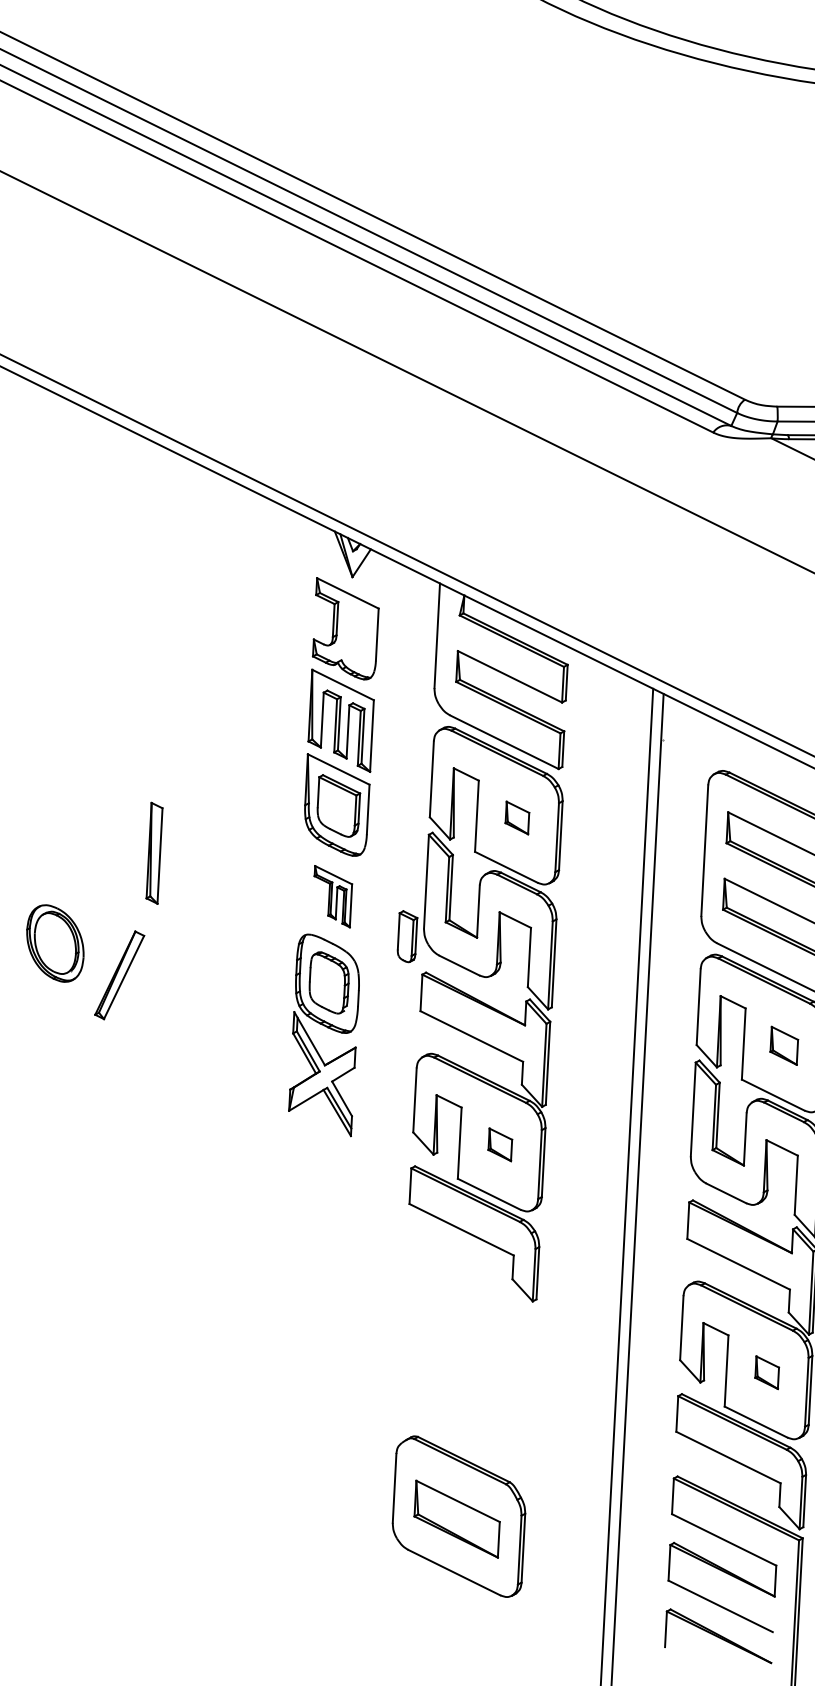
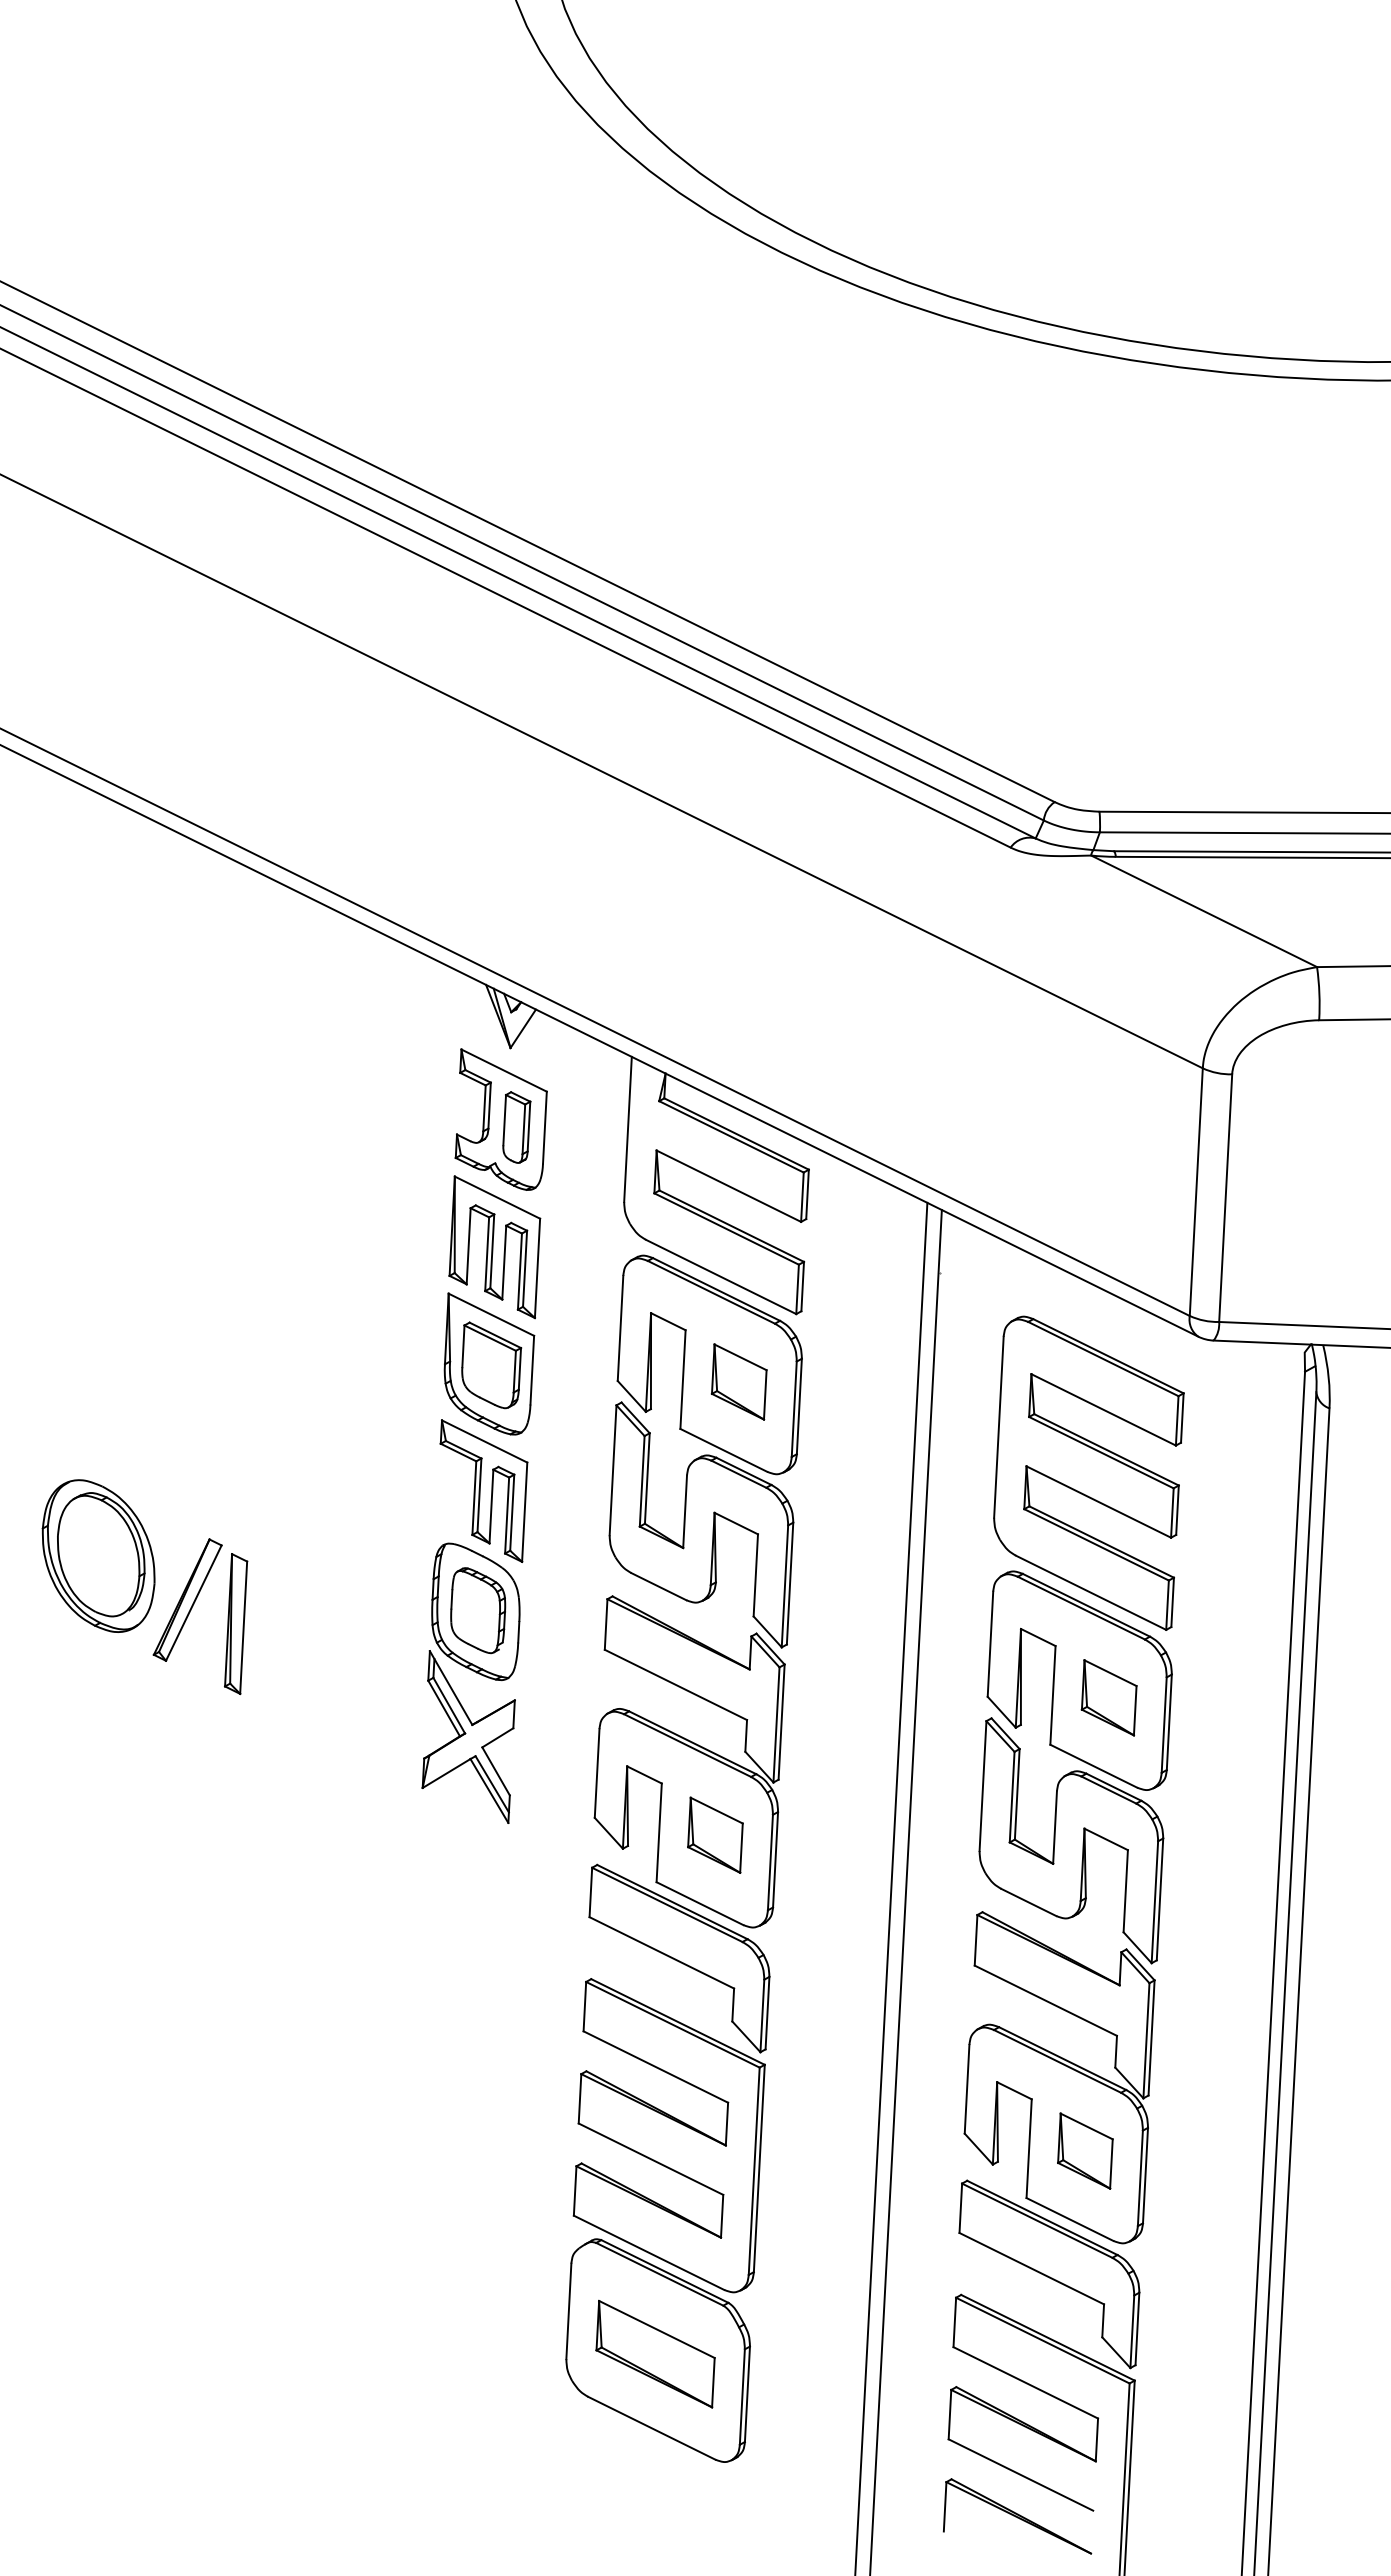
part: (516, 817) -> (738, 1381), size x1.67
part: (154, 853) -> (236, 1624), moved
part: (333, 896) -> (483, 1490), size x1.67
part: (407, 936) -> (516, 1127), moved
part: (55, 943) -> (98, 1555), size x1.43
part: (783, 1045) -> (1108, 1697), size x1.43
part: (500, 1144) -> (715, 1834), size x1.67
part: (466, 1361) -> (668, 2135), added
part: (767, 1372) -> (1085, 2150), size x1.67

